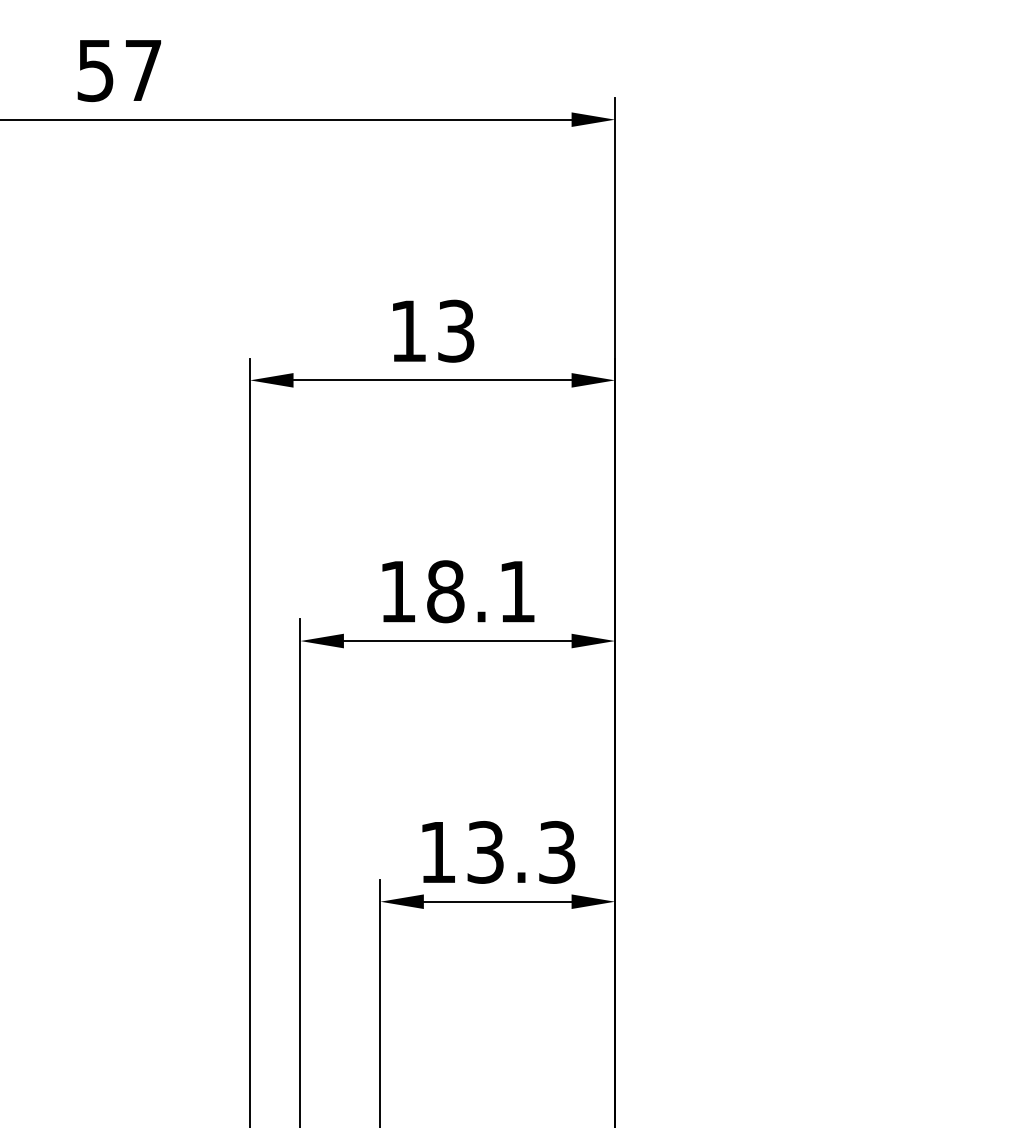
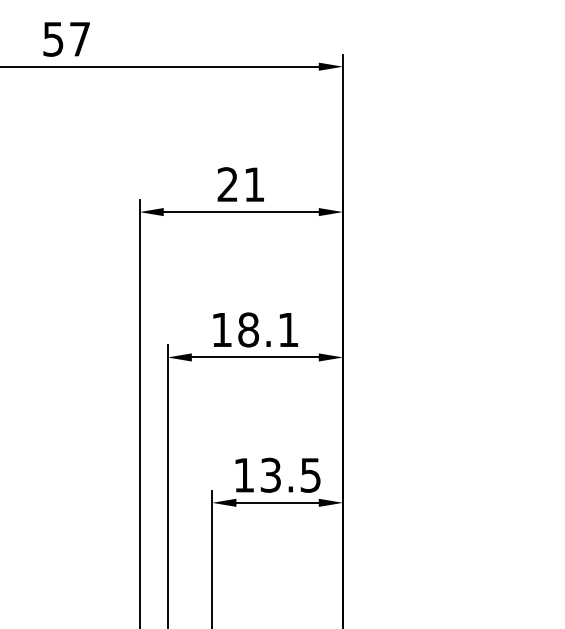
text: (431, 330) -> (240, 184), 13 -> 21
text: (556, 850) -> (310, 474), 13.3 -> 13.5

